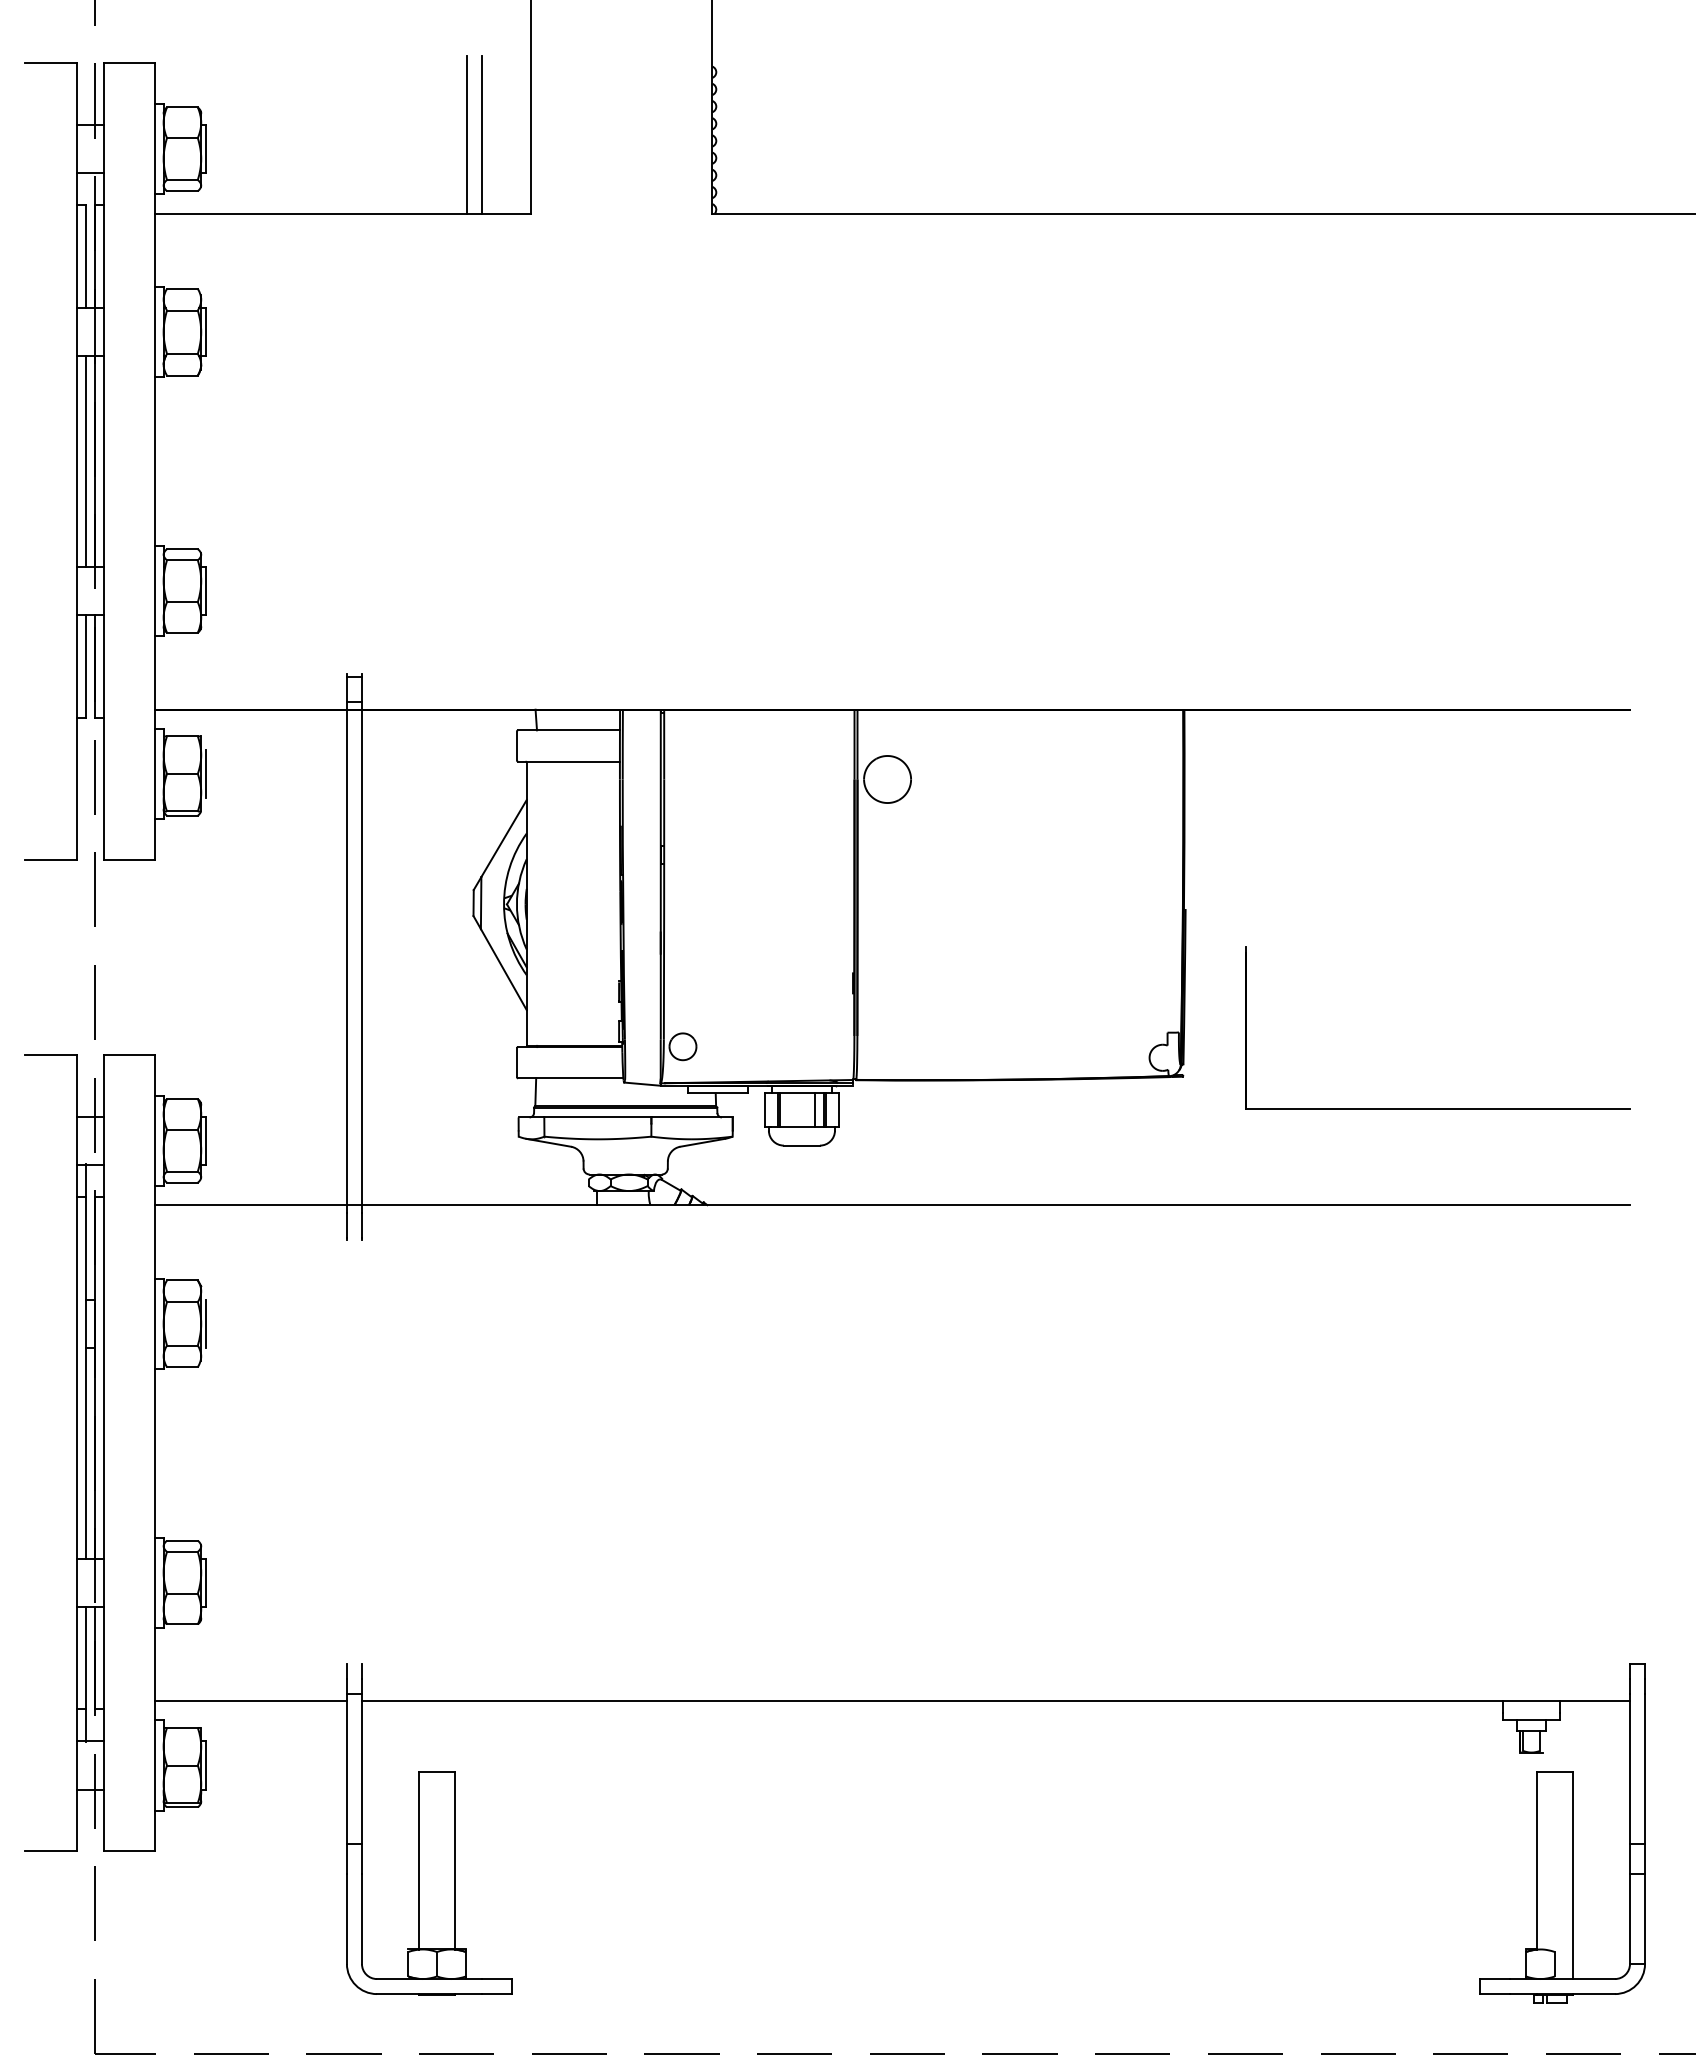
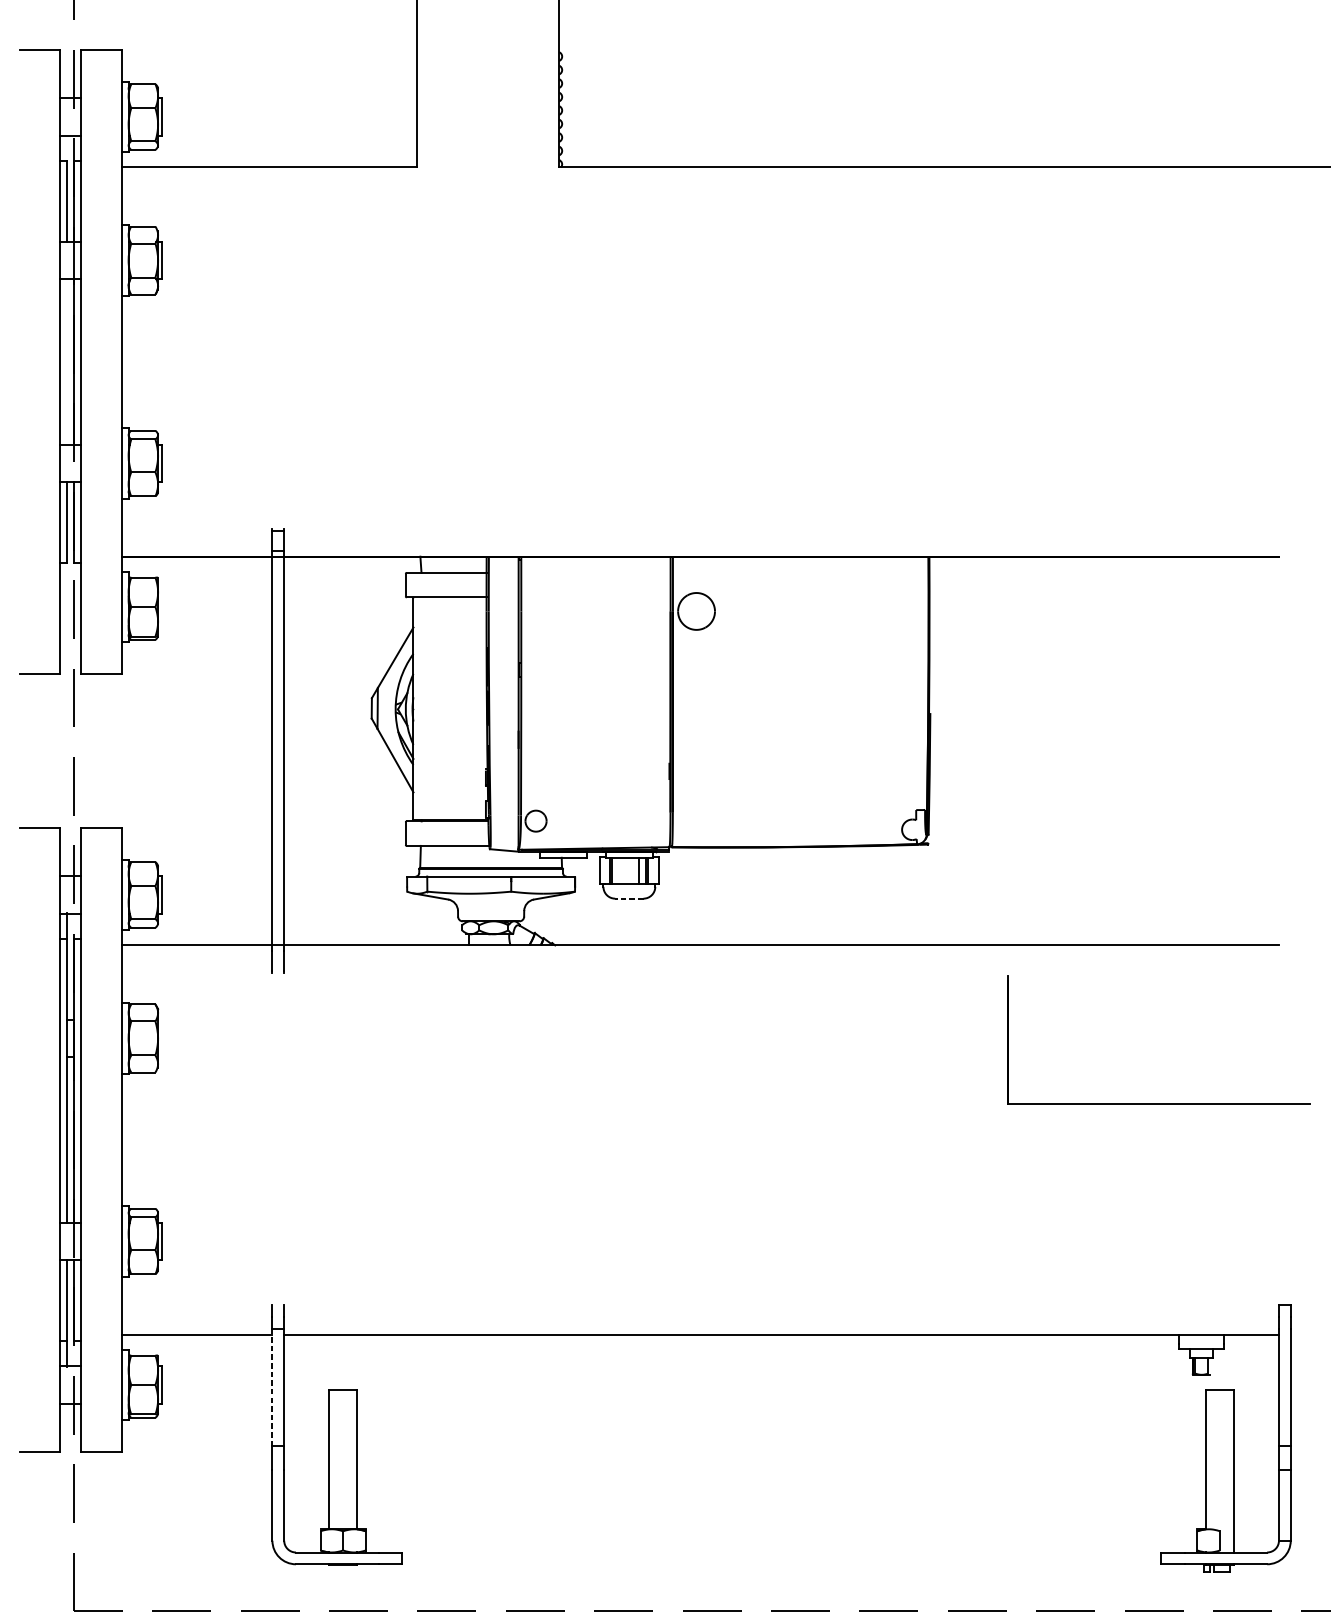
line: (467, 134) -> (366, 105), removed
line: (482, 134) -> (378, 105), removed
line: (85, 461) -> (67, 361), removed
line: (205, 773) -> (161, 606), removed
part: (1437, 1108) -> (1158, 1103), moved
line: (801, 1145) -> (629, 898), solid -> dashed
line: (205, 1323) -> (161, 1038), removed
line: (346, 1769) -> (272, 1388), solid -> dashed

